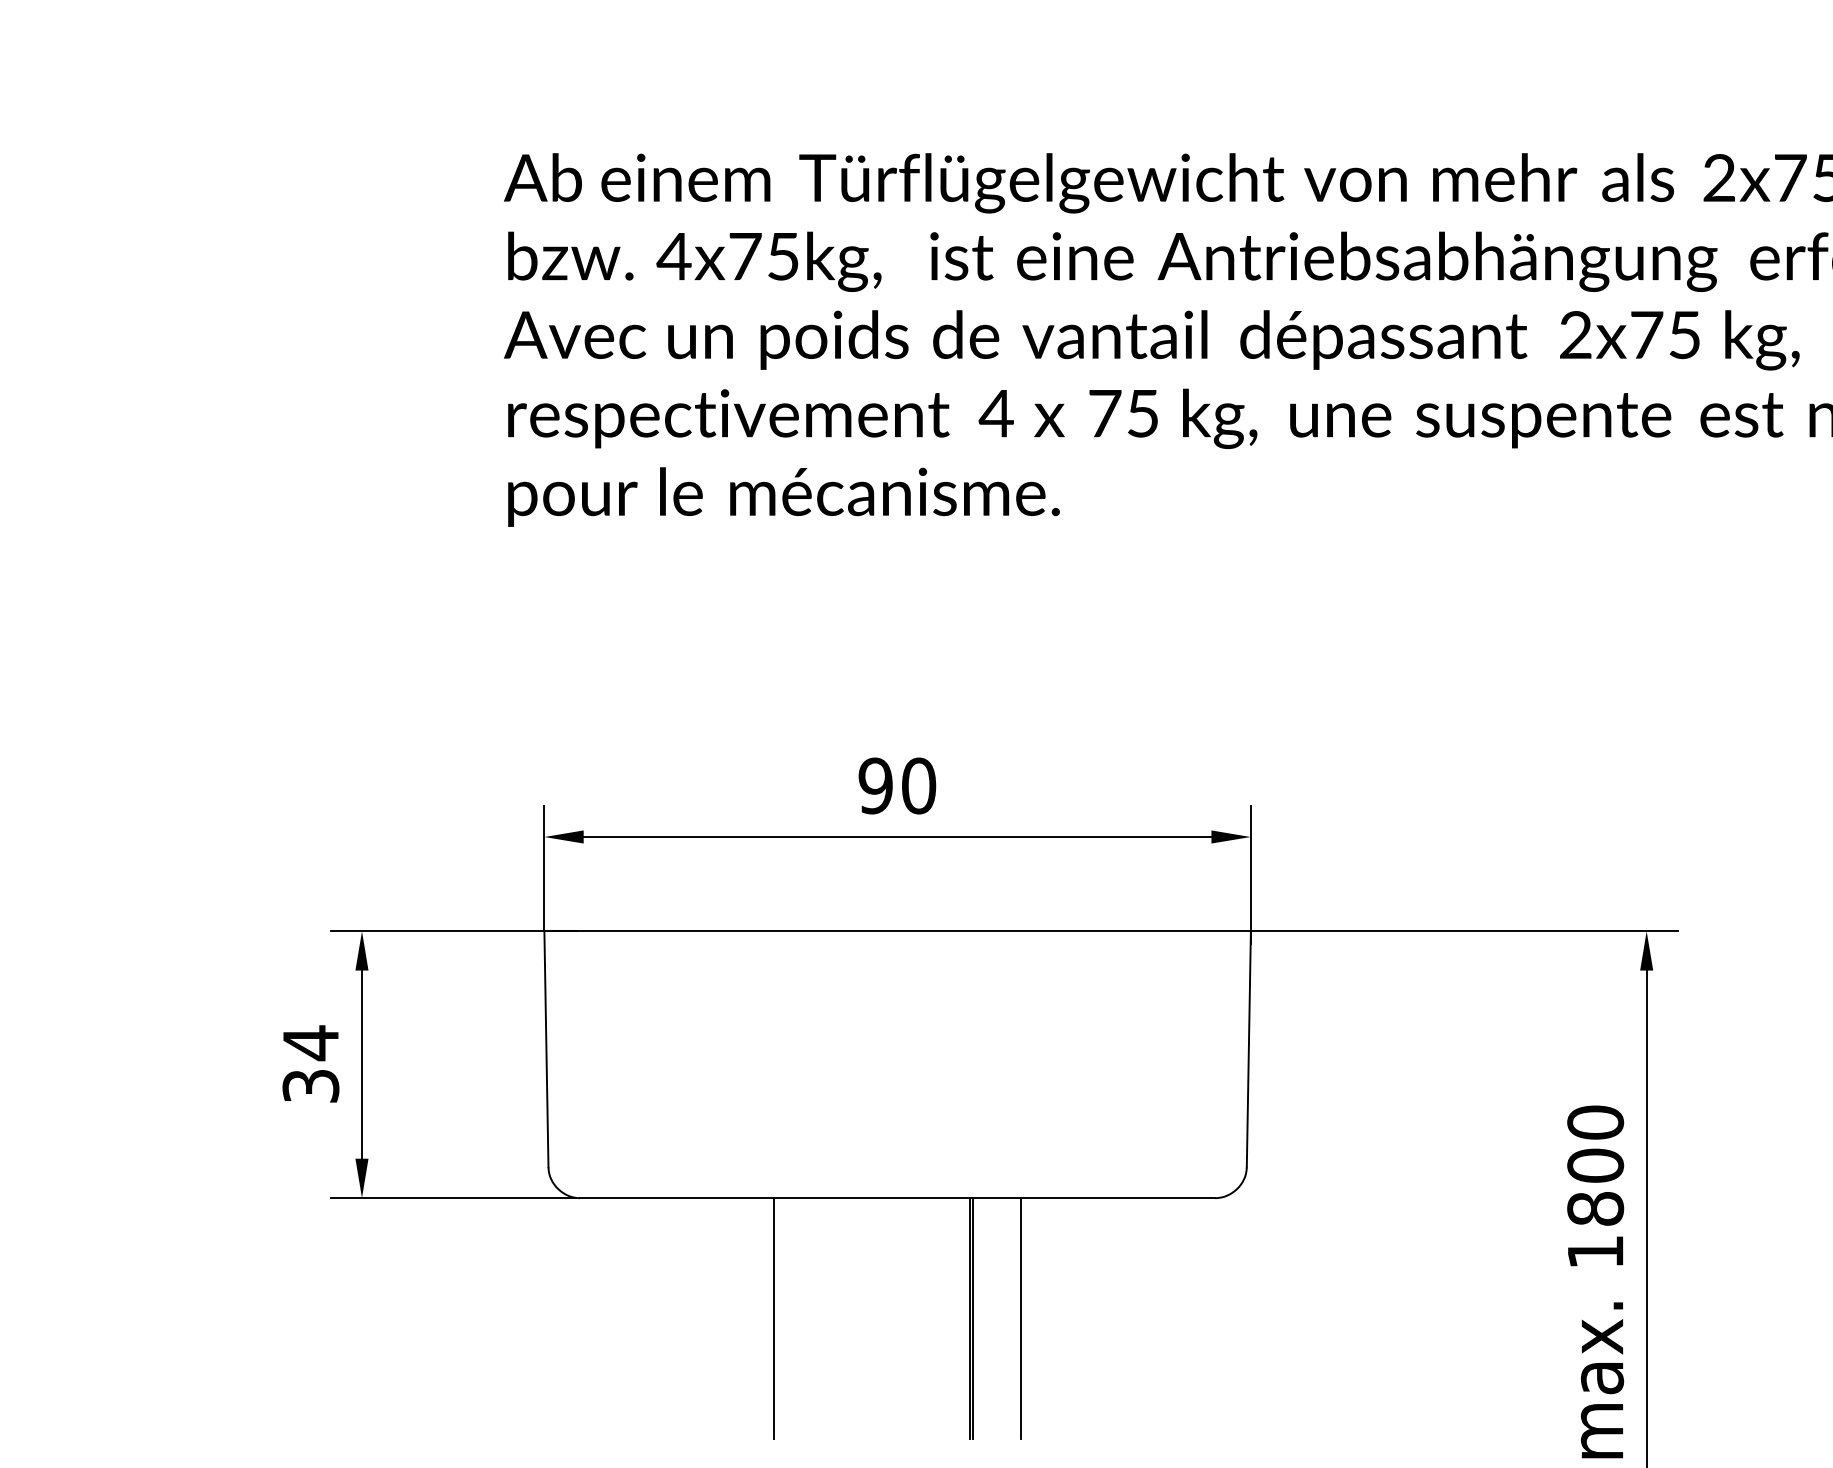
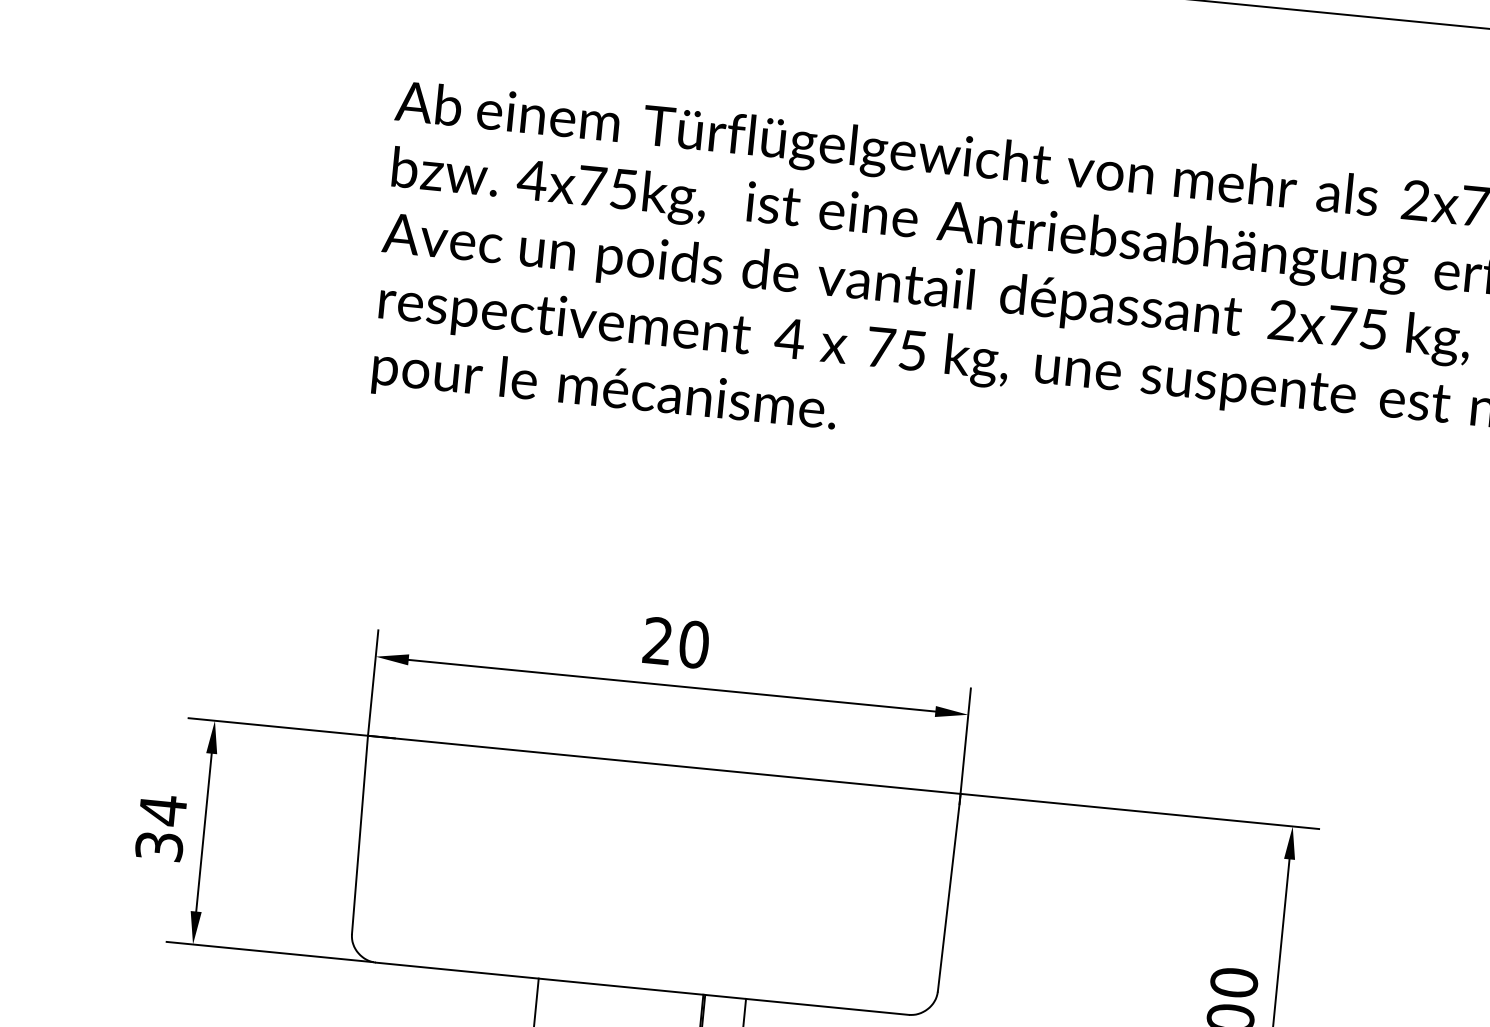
text: (875, 785) -> (657, 640), 90 -> 20

